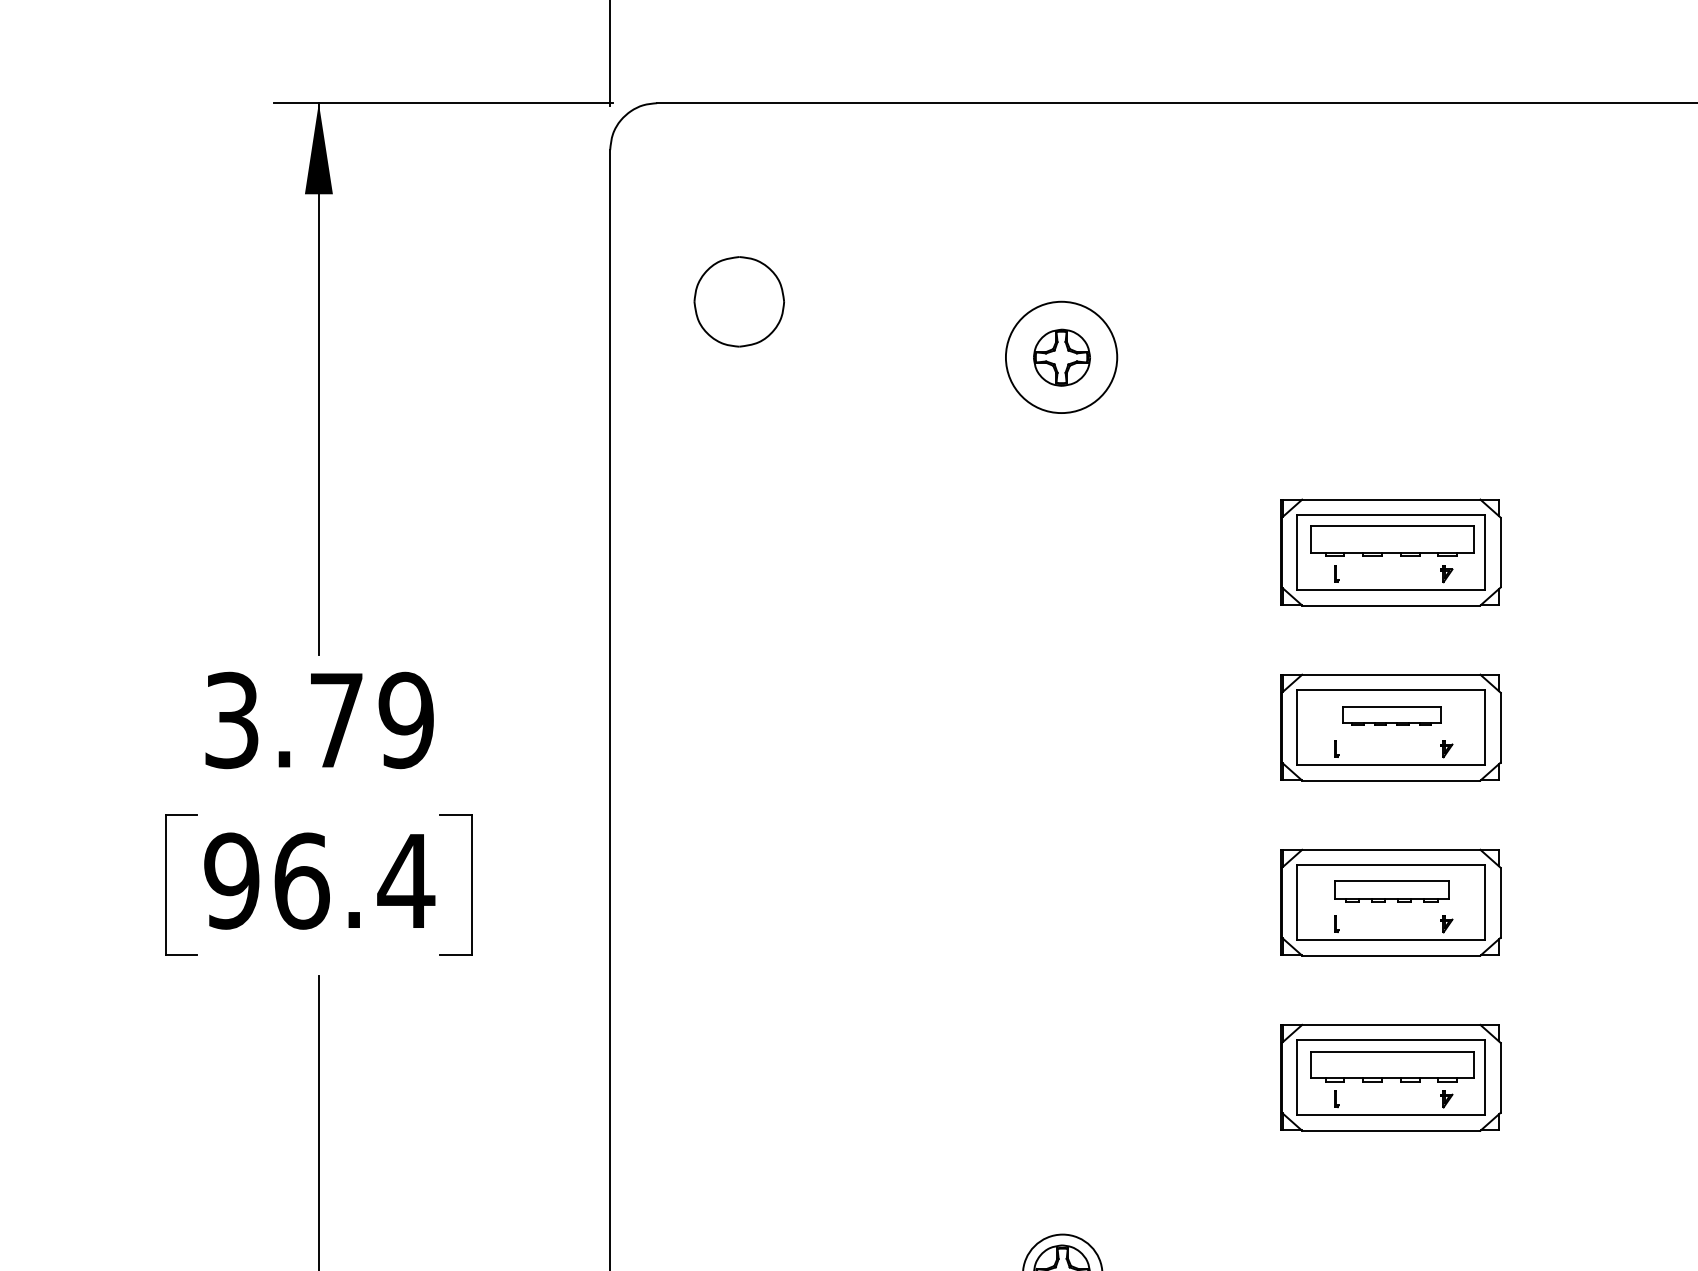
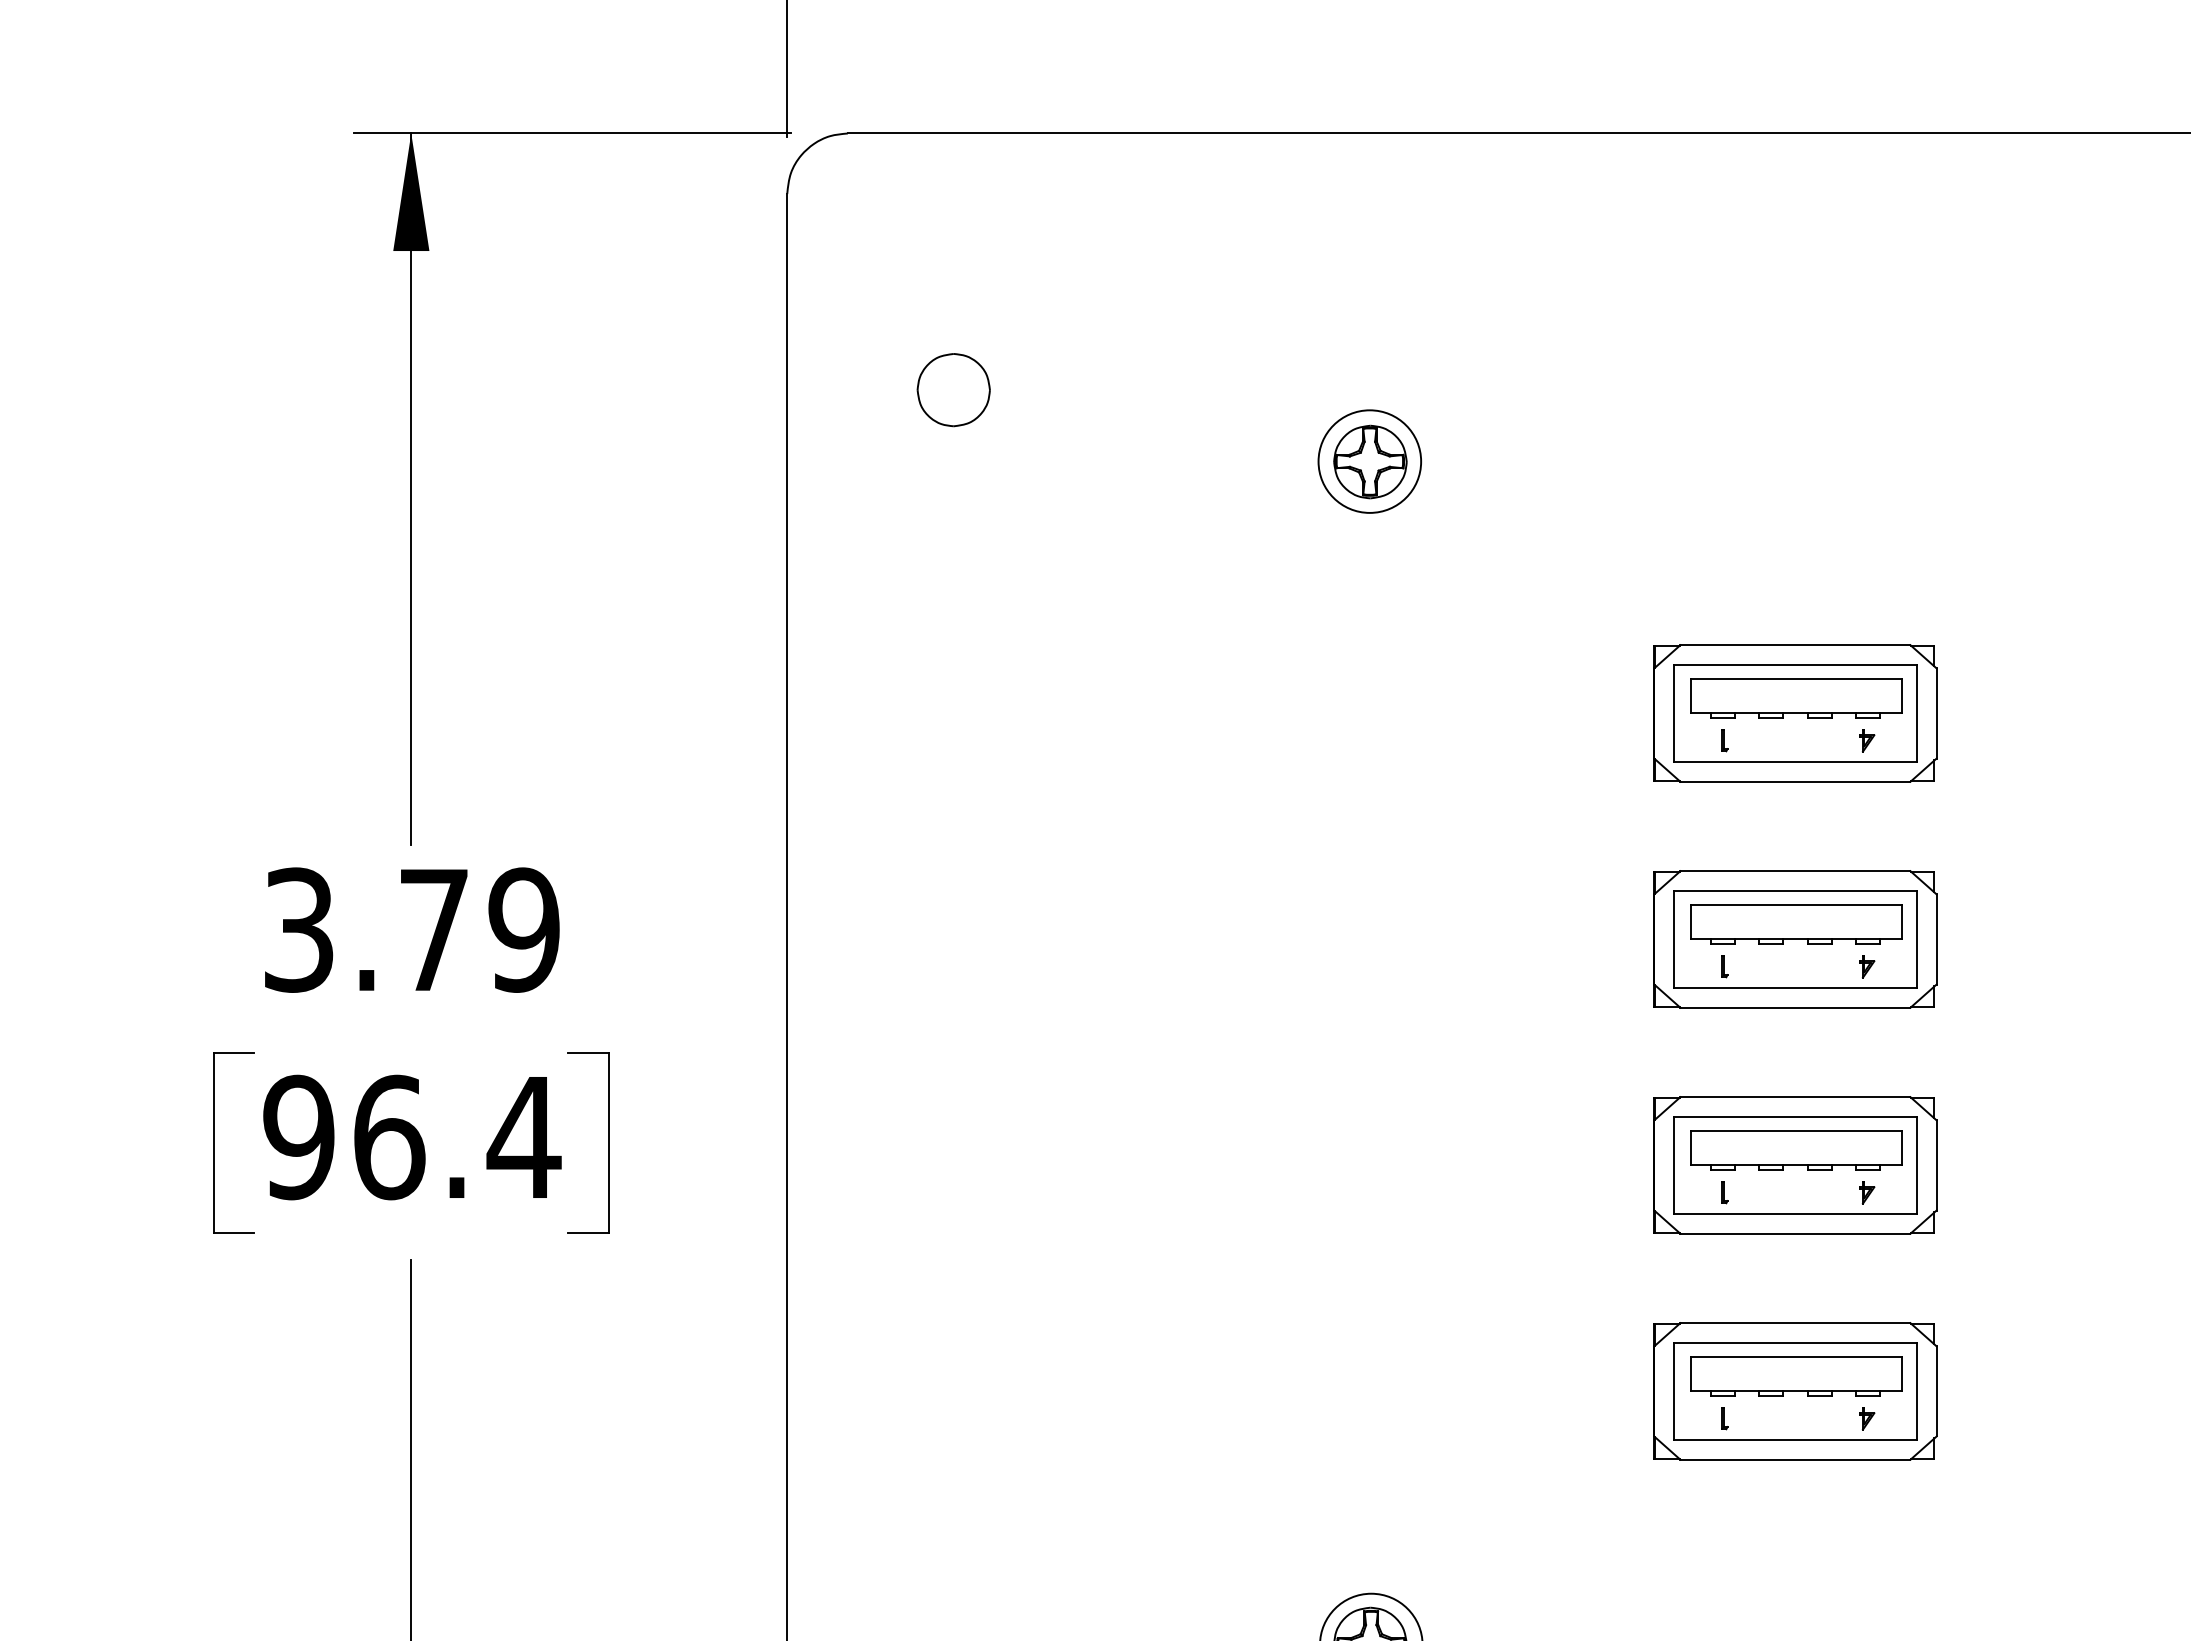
part: (738, 302) -> (953, 390), size x0.62
circle: (1061, 357) -> (1369, 461), size x0.71
part: (1392, 716) -> (1796, 924), size x1.67
part: (1392, 891) -> (1796, 1150), size x1.43

